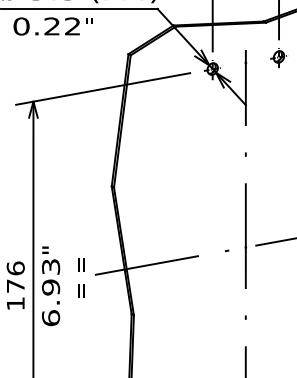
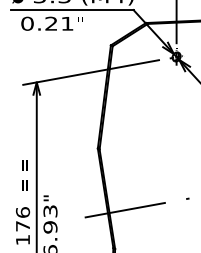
text: (72, 26) -> (67, 23), 0.22 -> 0.21
text: (81, 277) -> (25, 175), moved

